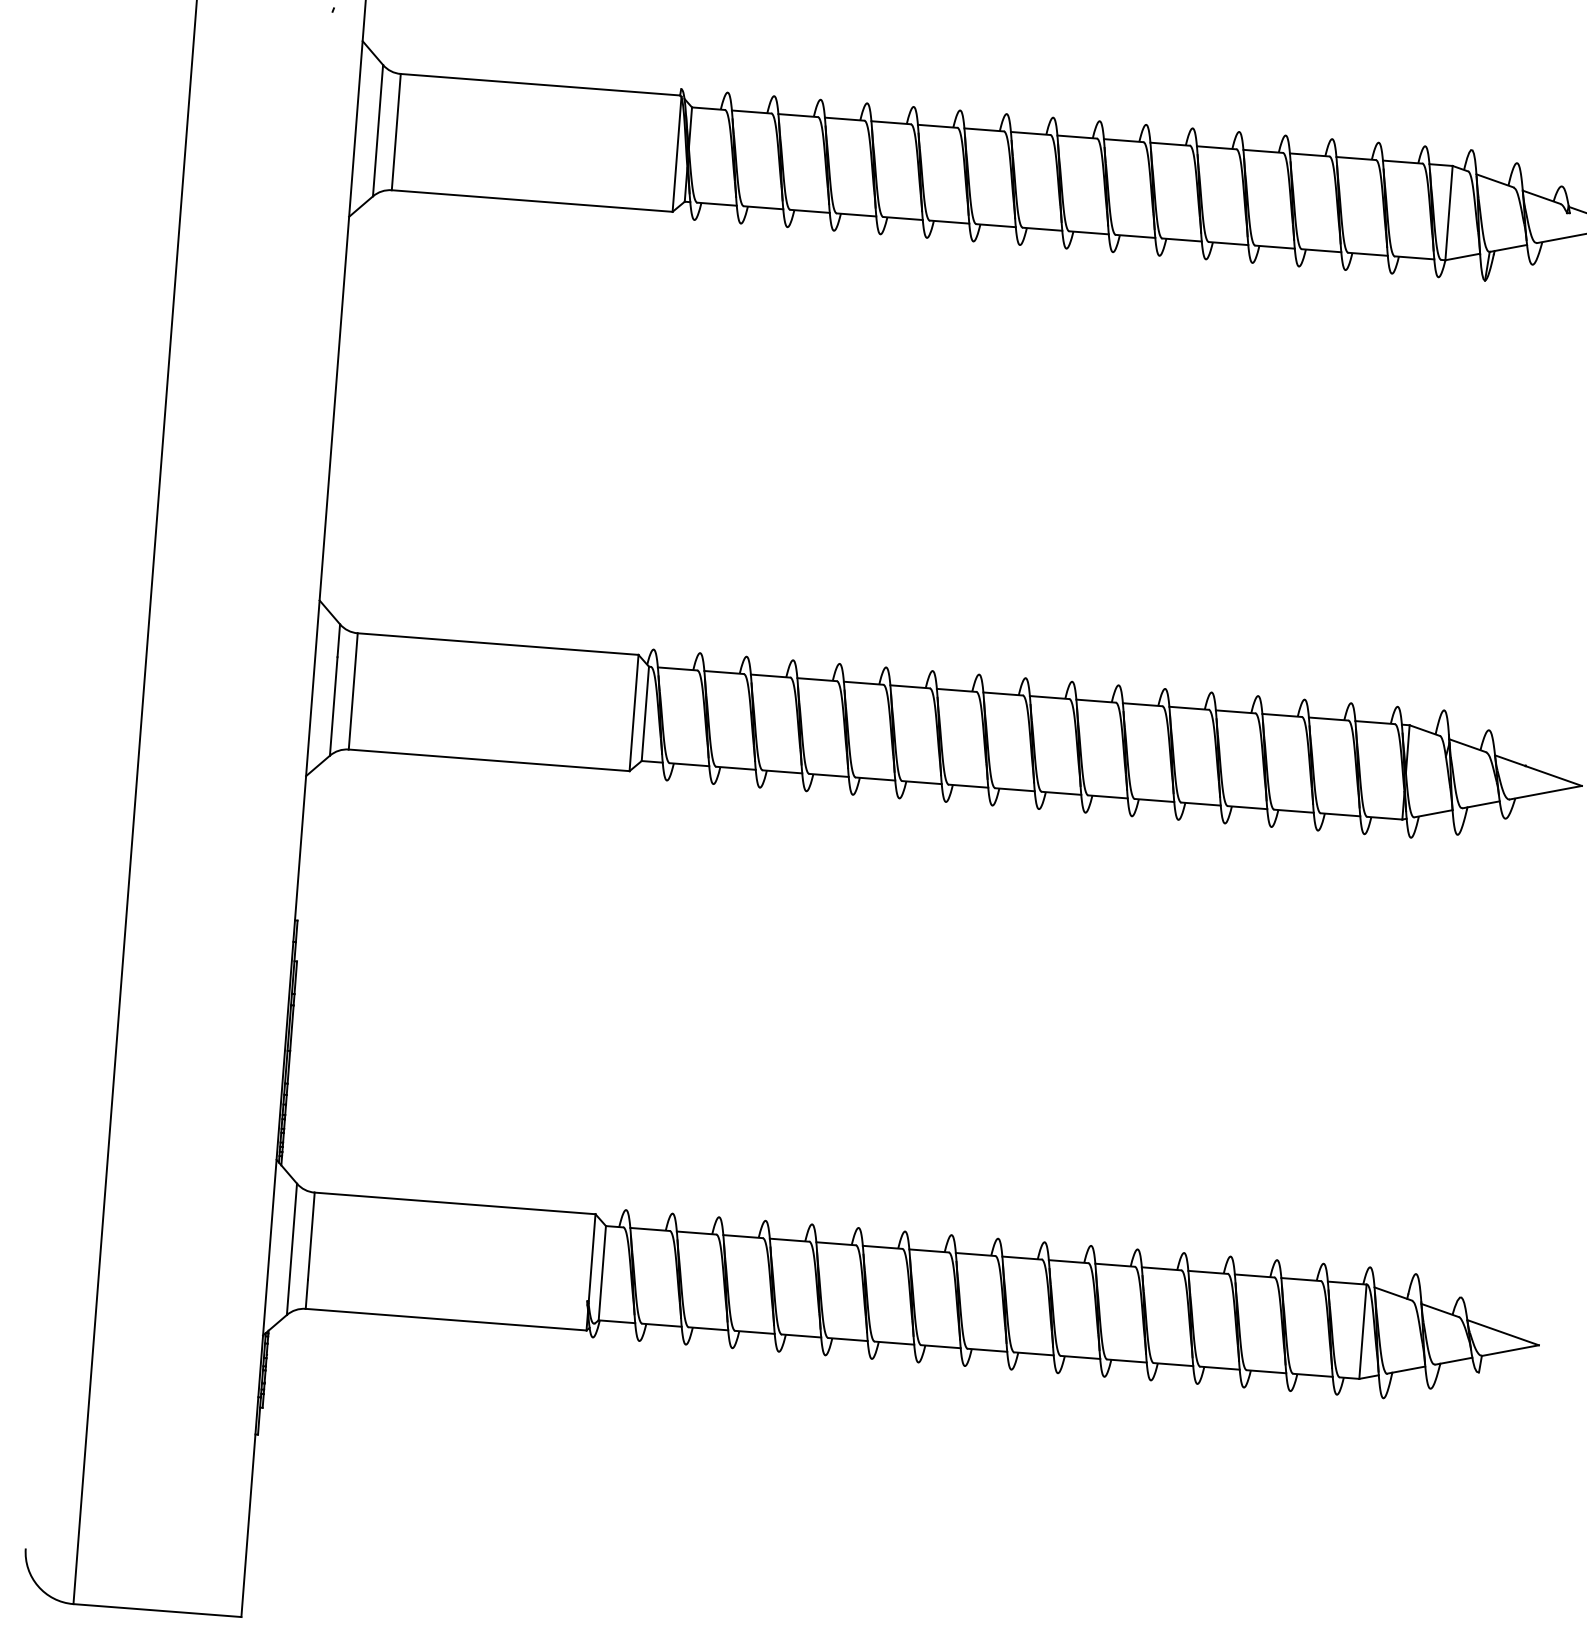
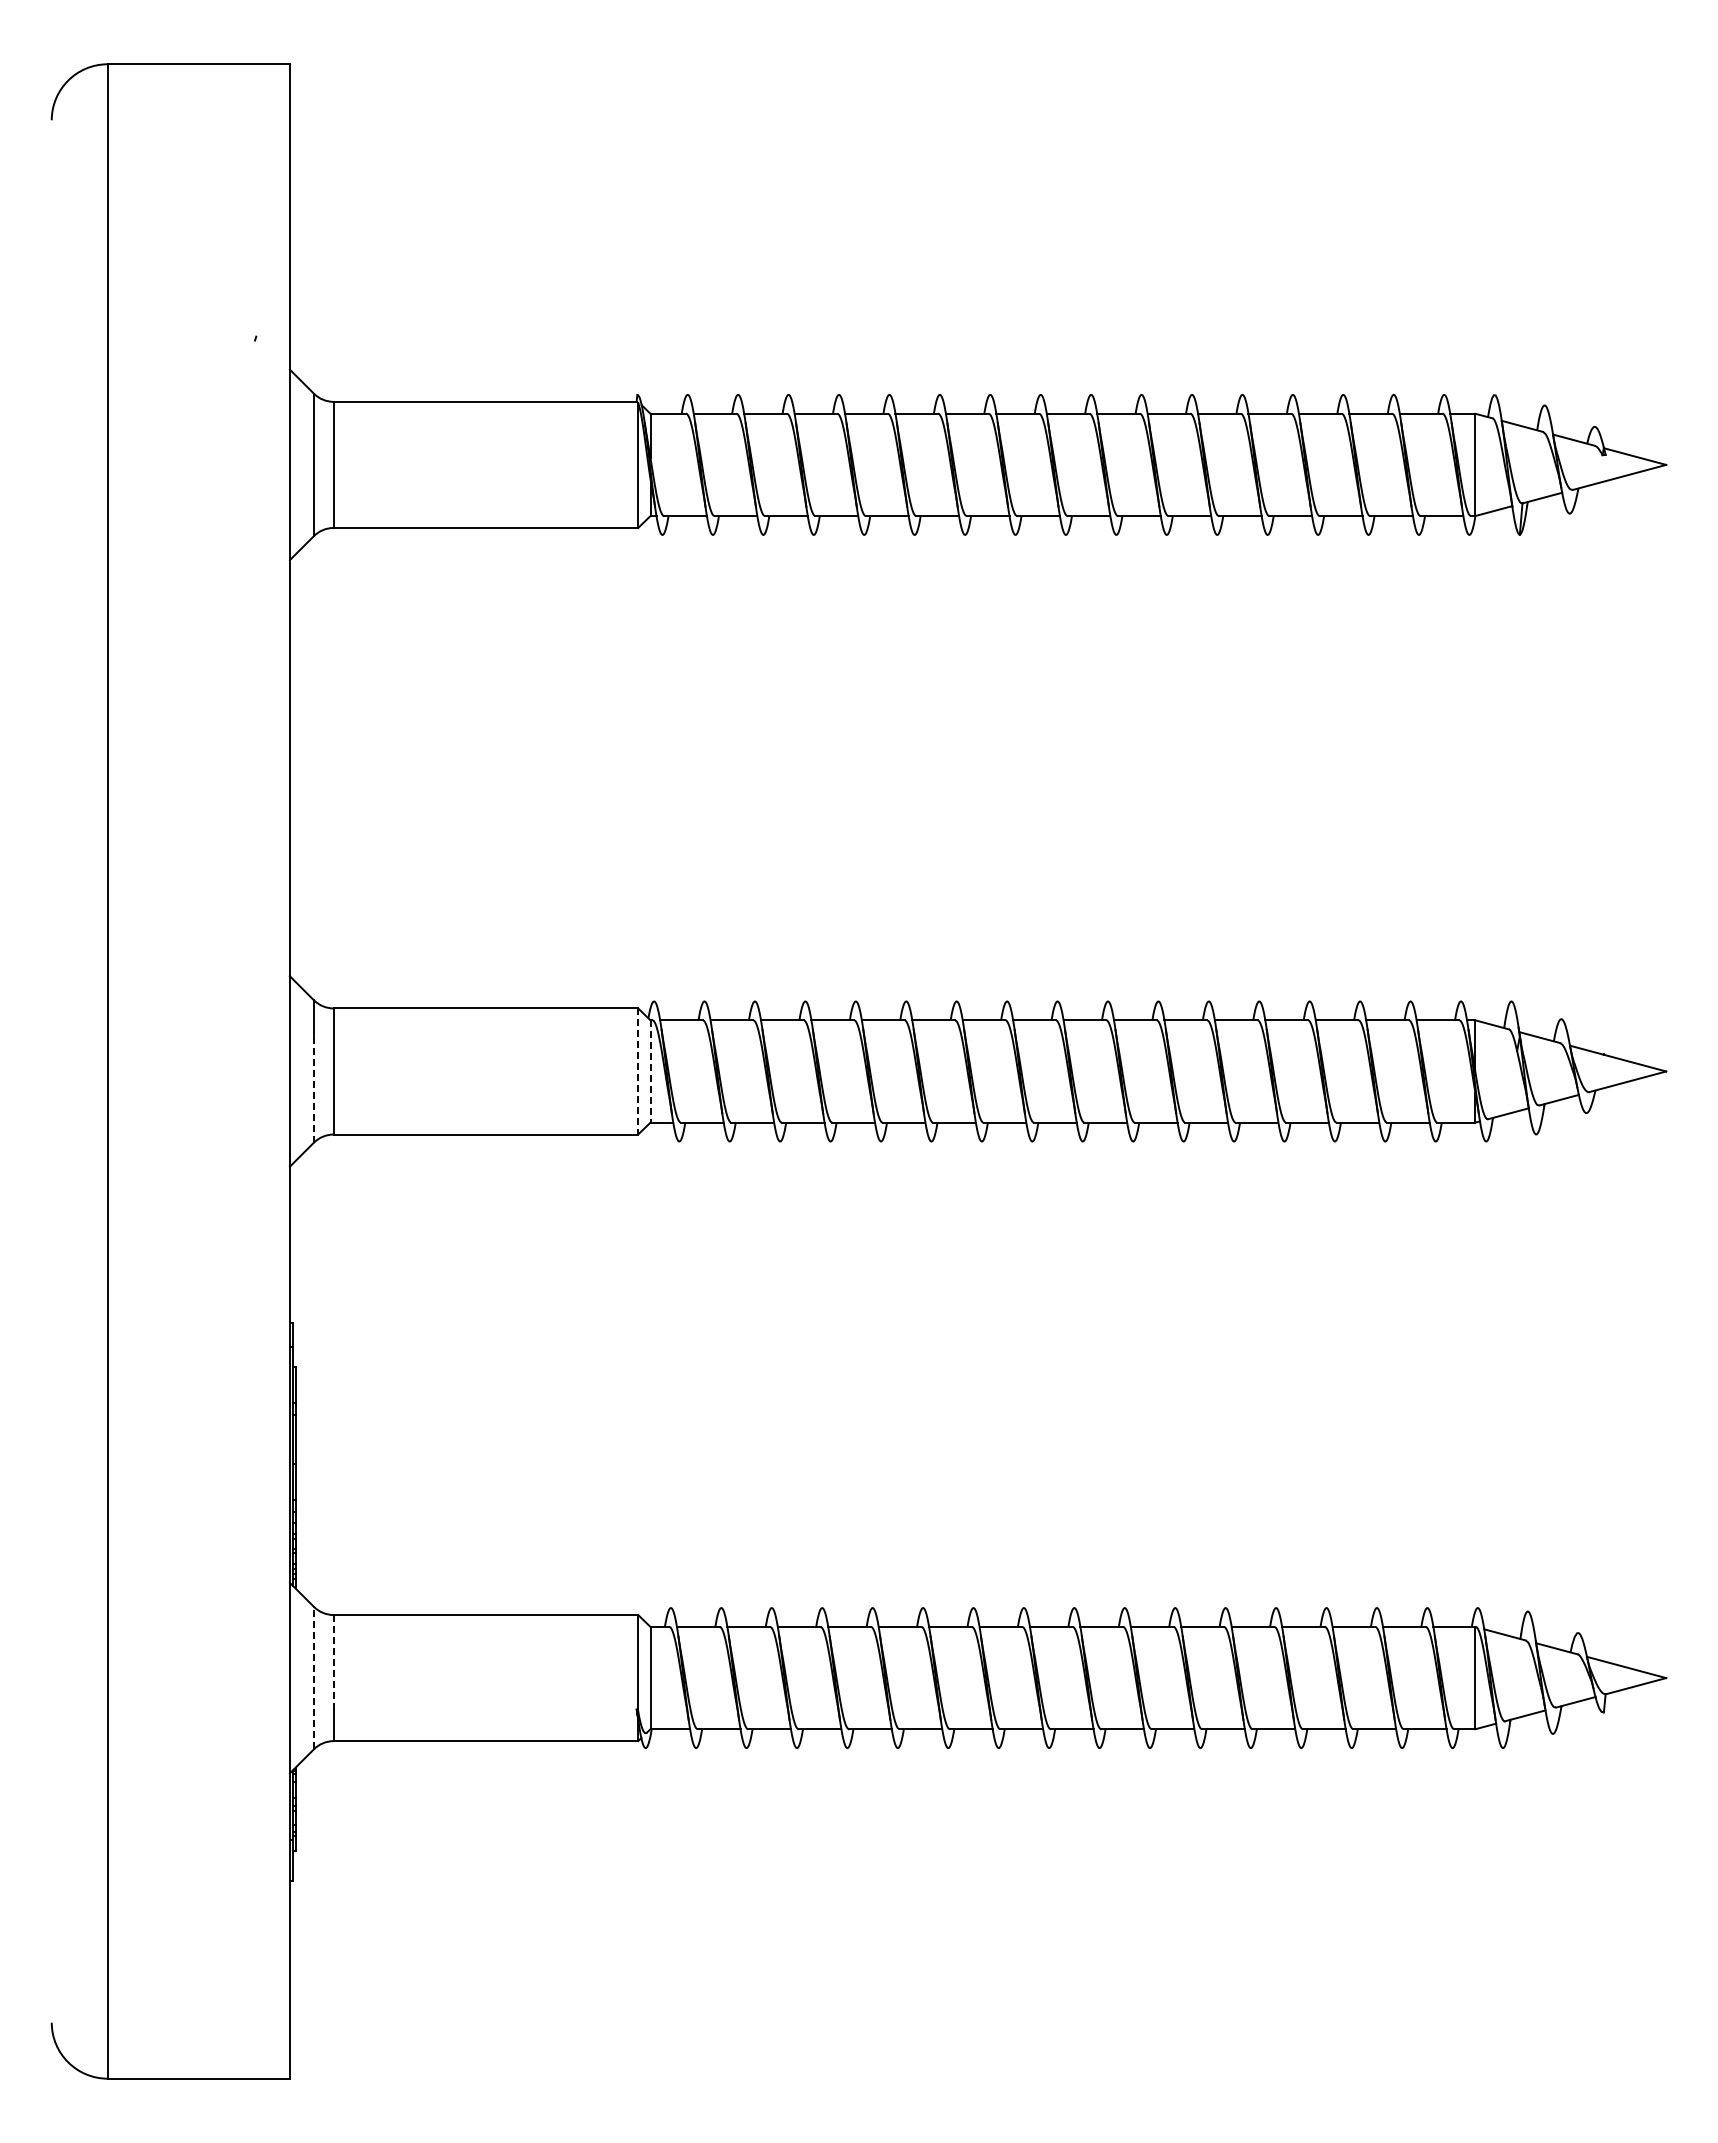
line: (333, 705) -> (313, 1088), solid -> dashed
line: (634, 713) -> (638, 1071), solid -> dashed
line: (645, 713) -> (650, 1071), solid -> dashed
line: (311, 1236) -> (333, 1662), solid -> dashed
line: (291, 1248) -> (313, 1677), solid -> dashed

